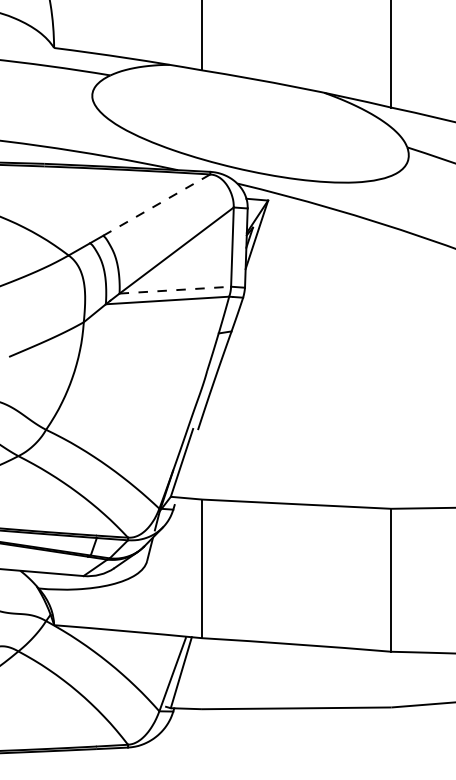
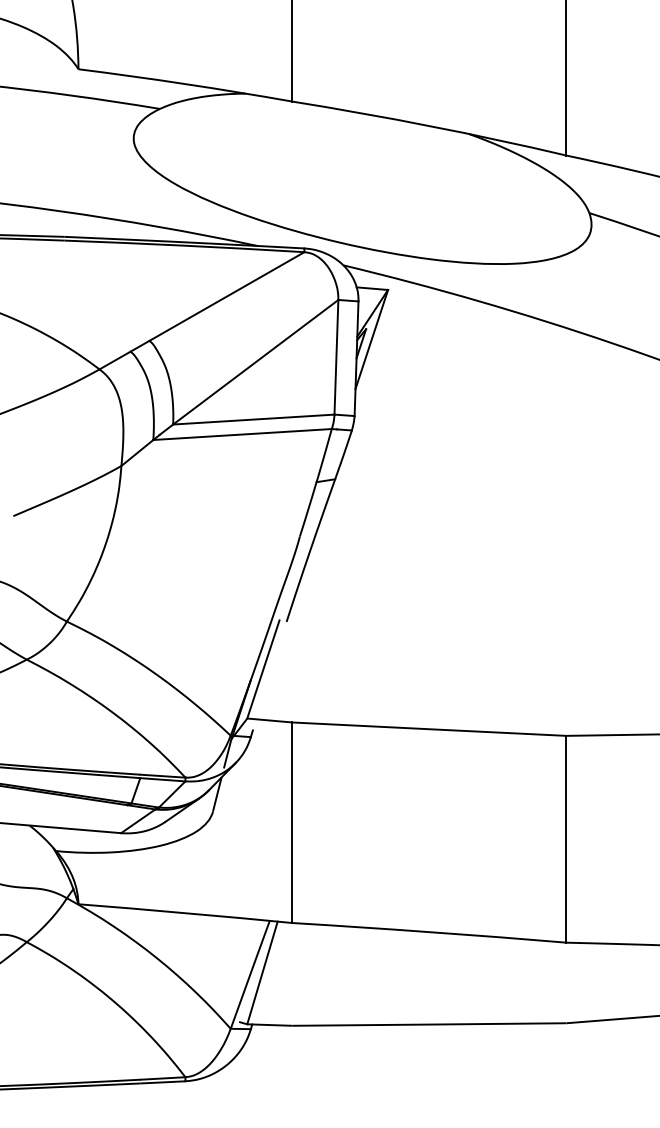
line: (156, 205) -> (226, 297), dashed -> solid
line: (175, 290) -> (254, 420), dashed -> solid

